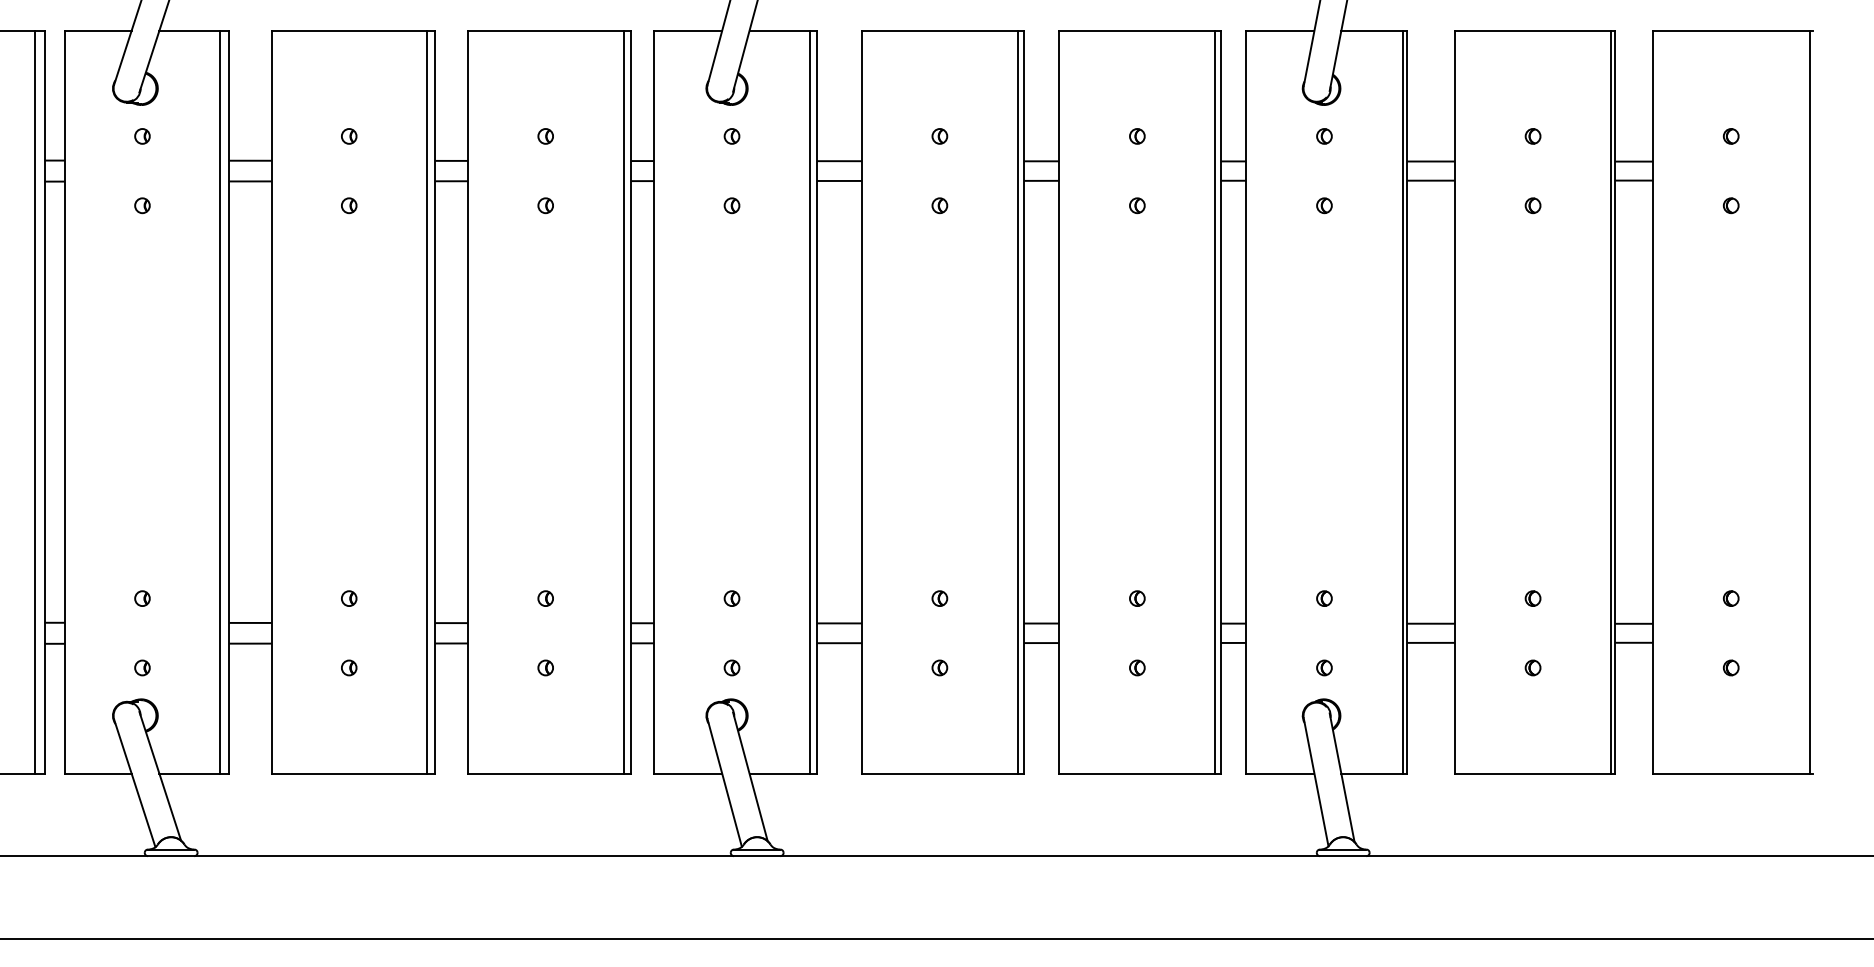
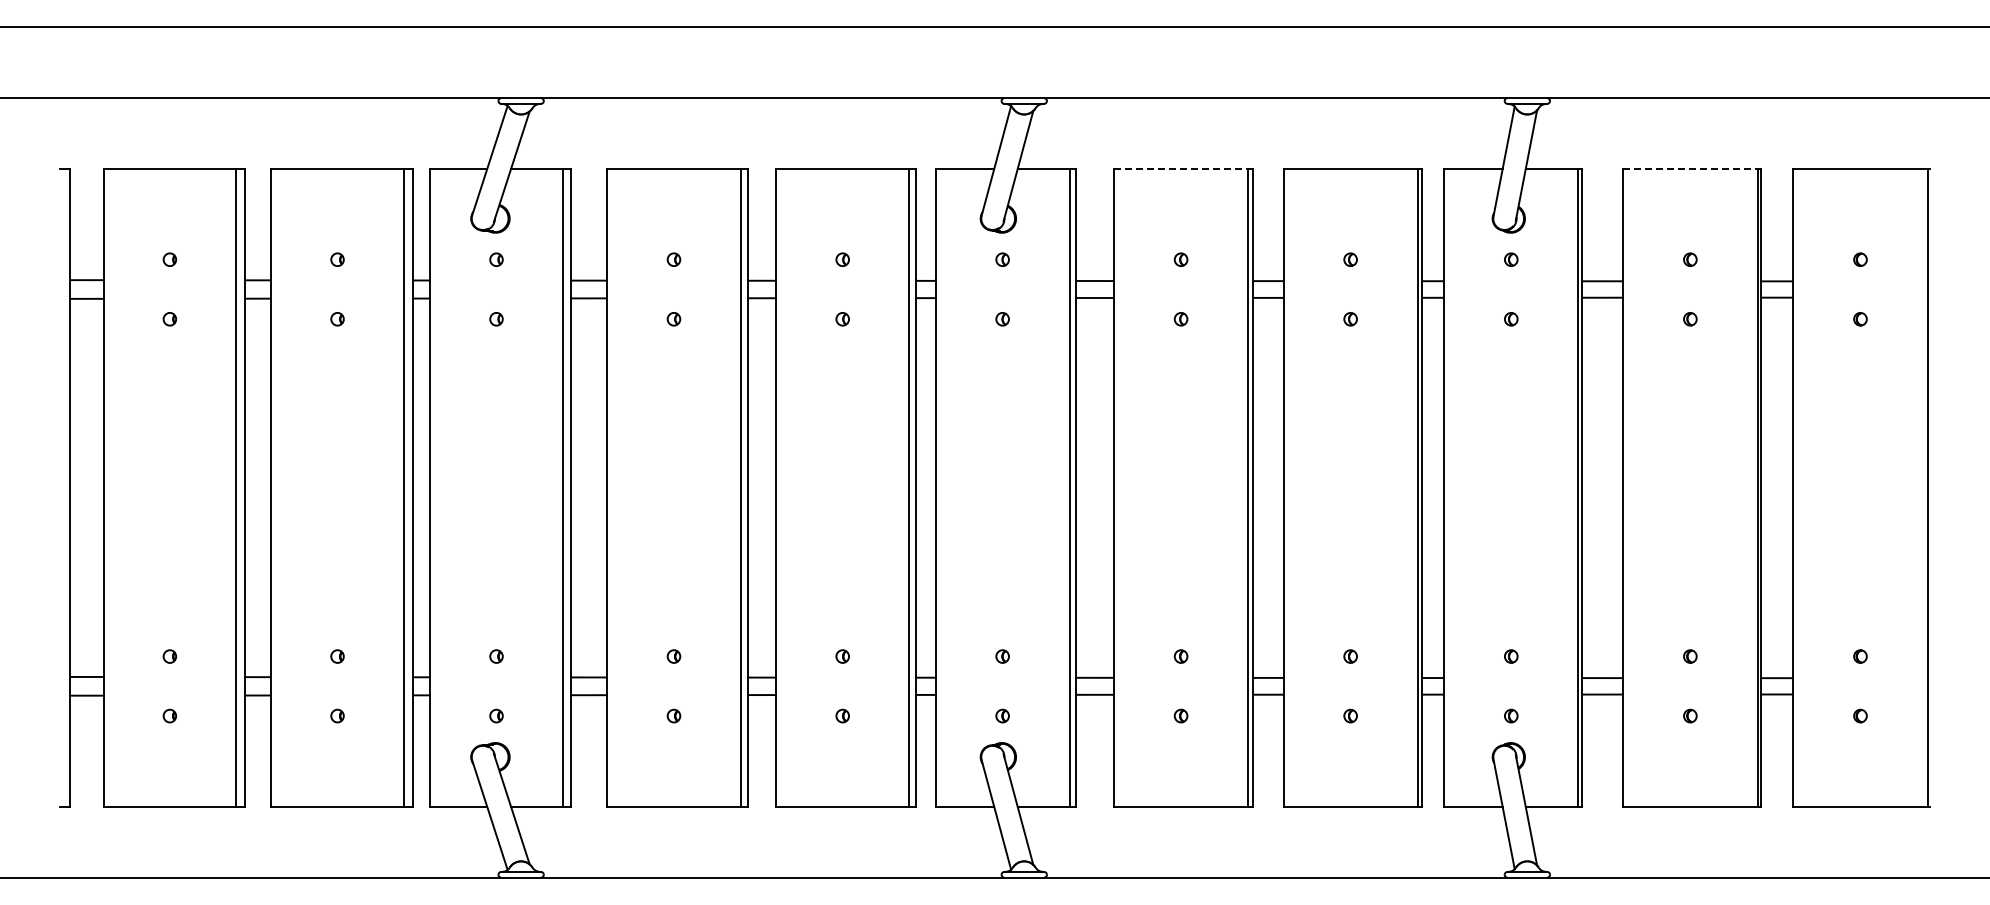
line: (940, 31) -> (1181, 169), solid -> dashed
line: (1533, 31) -> (1690, 169), solid -> dashed

